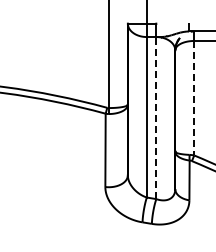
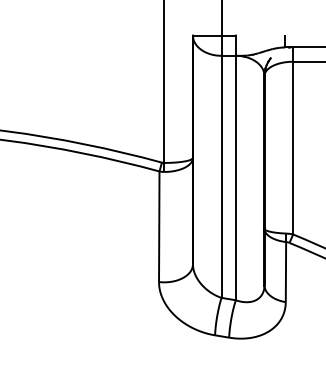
line: (194, 98) -> (293, 148), dashed -> solid
line: (156, 117) -> (236, 177), dashed -> solid

